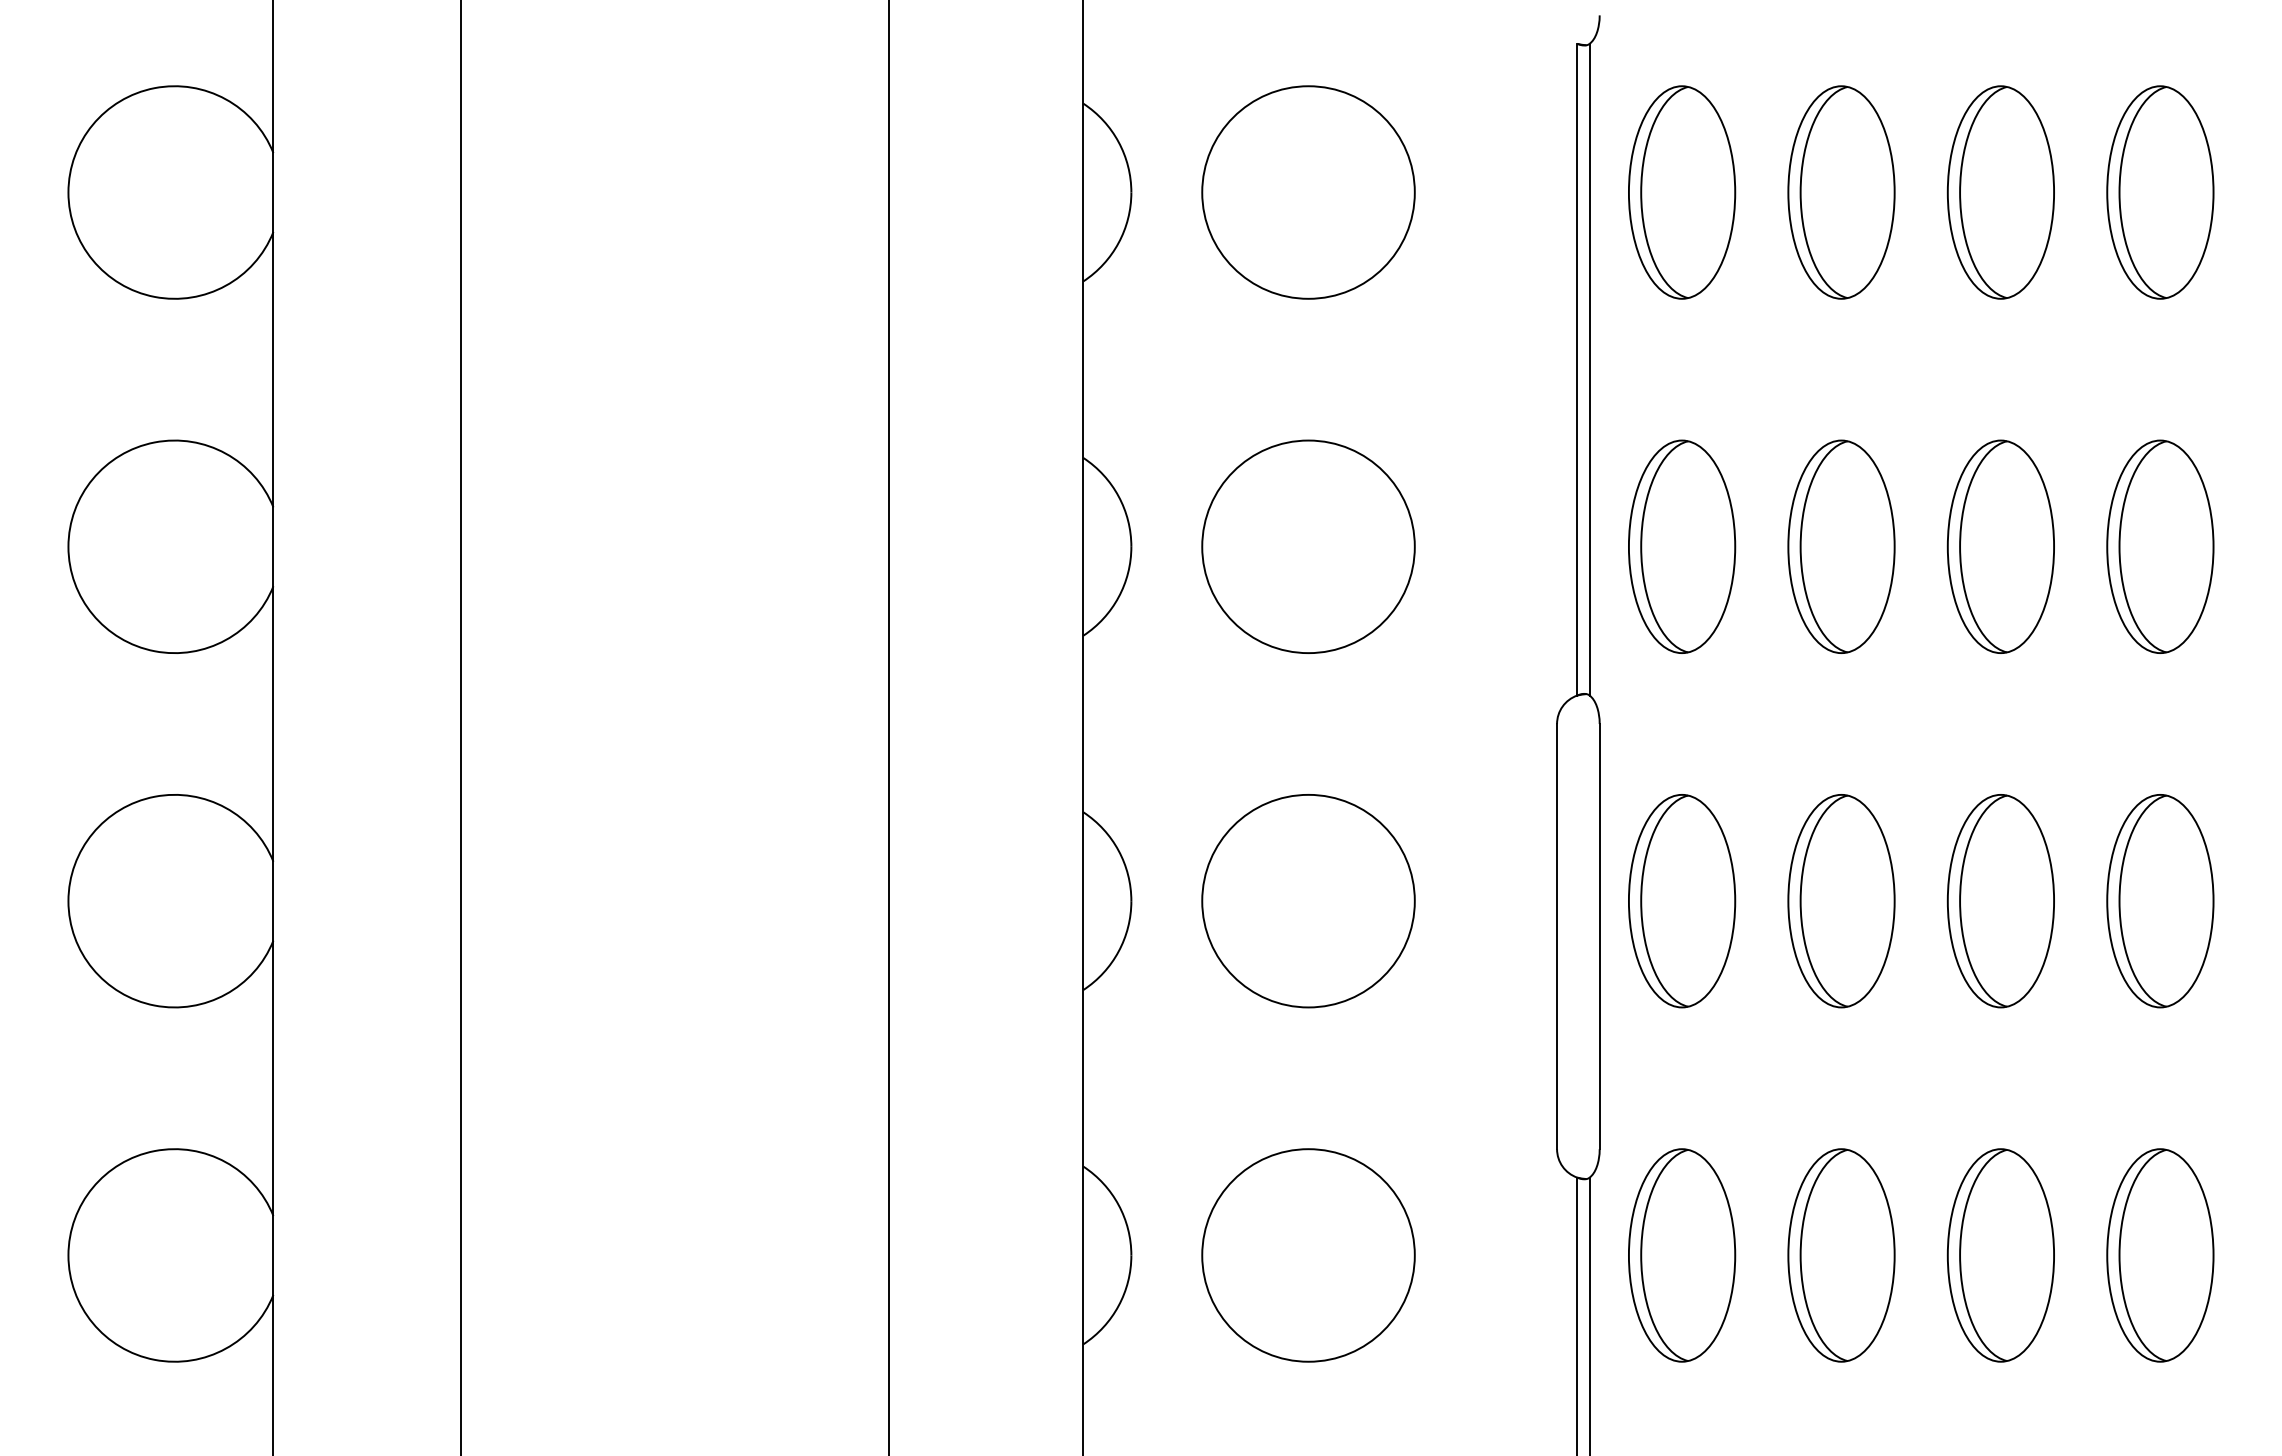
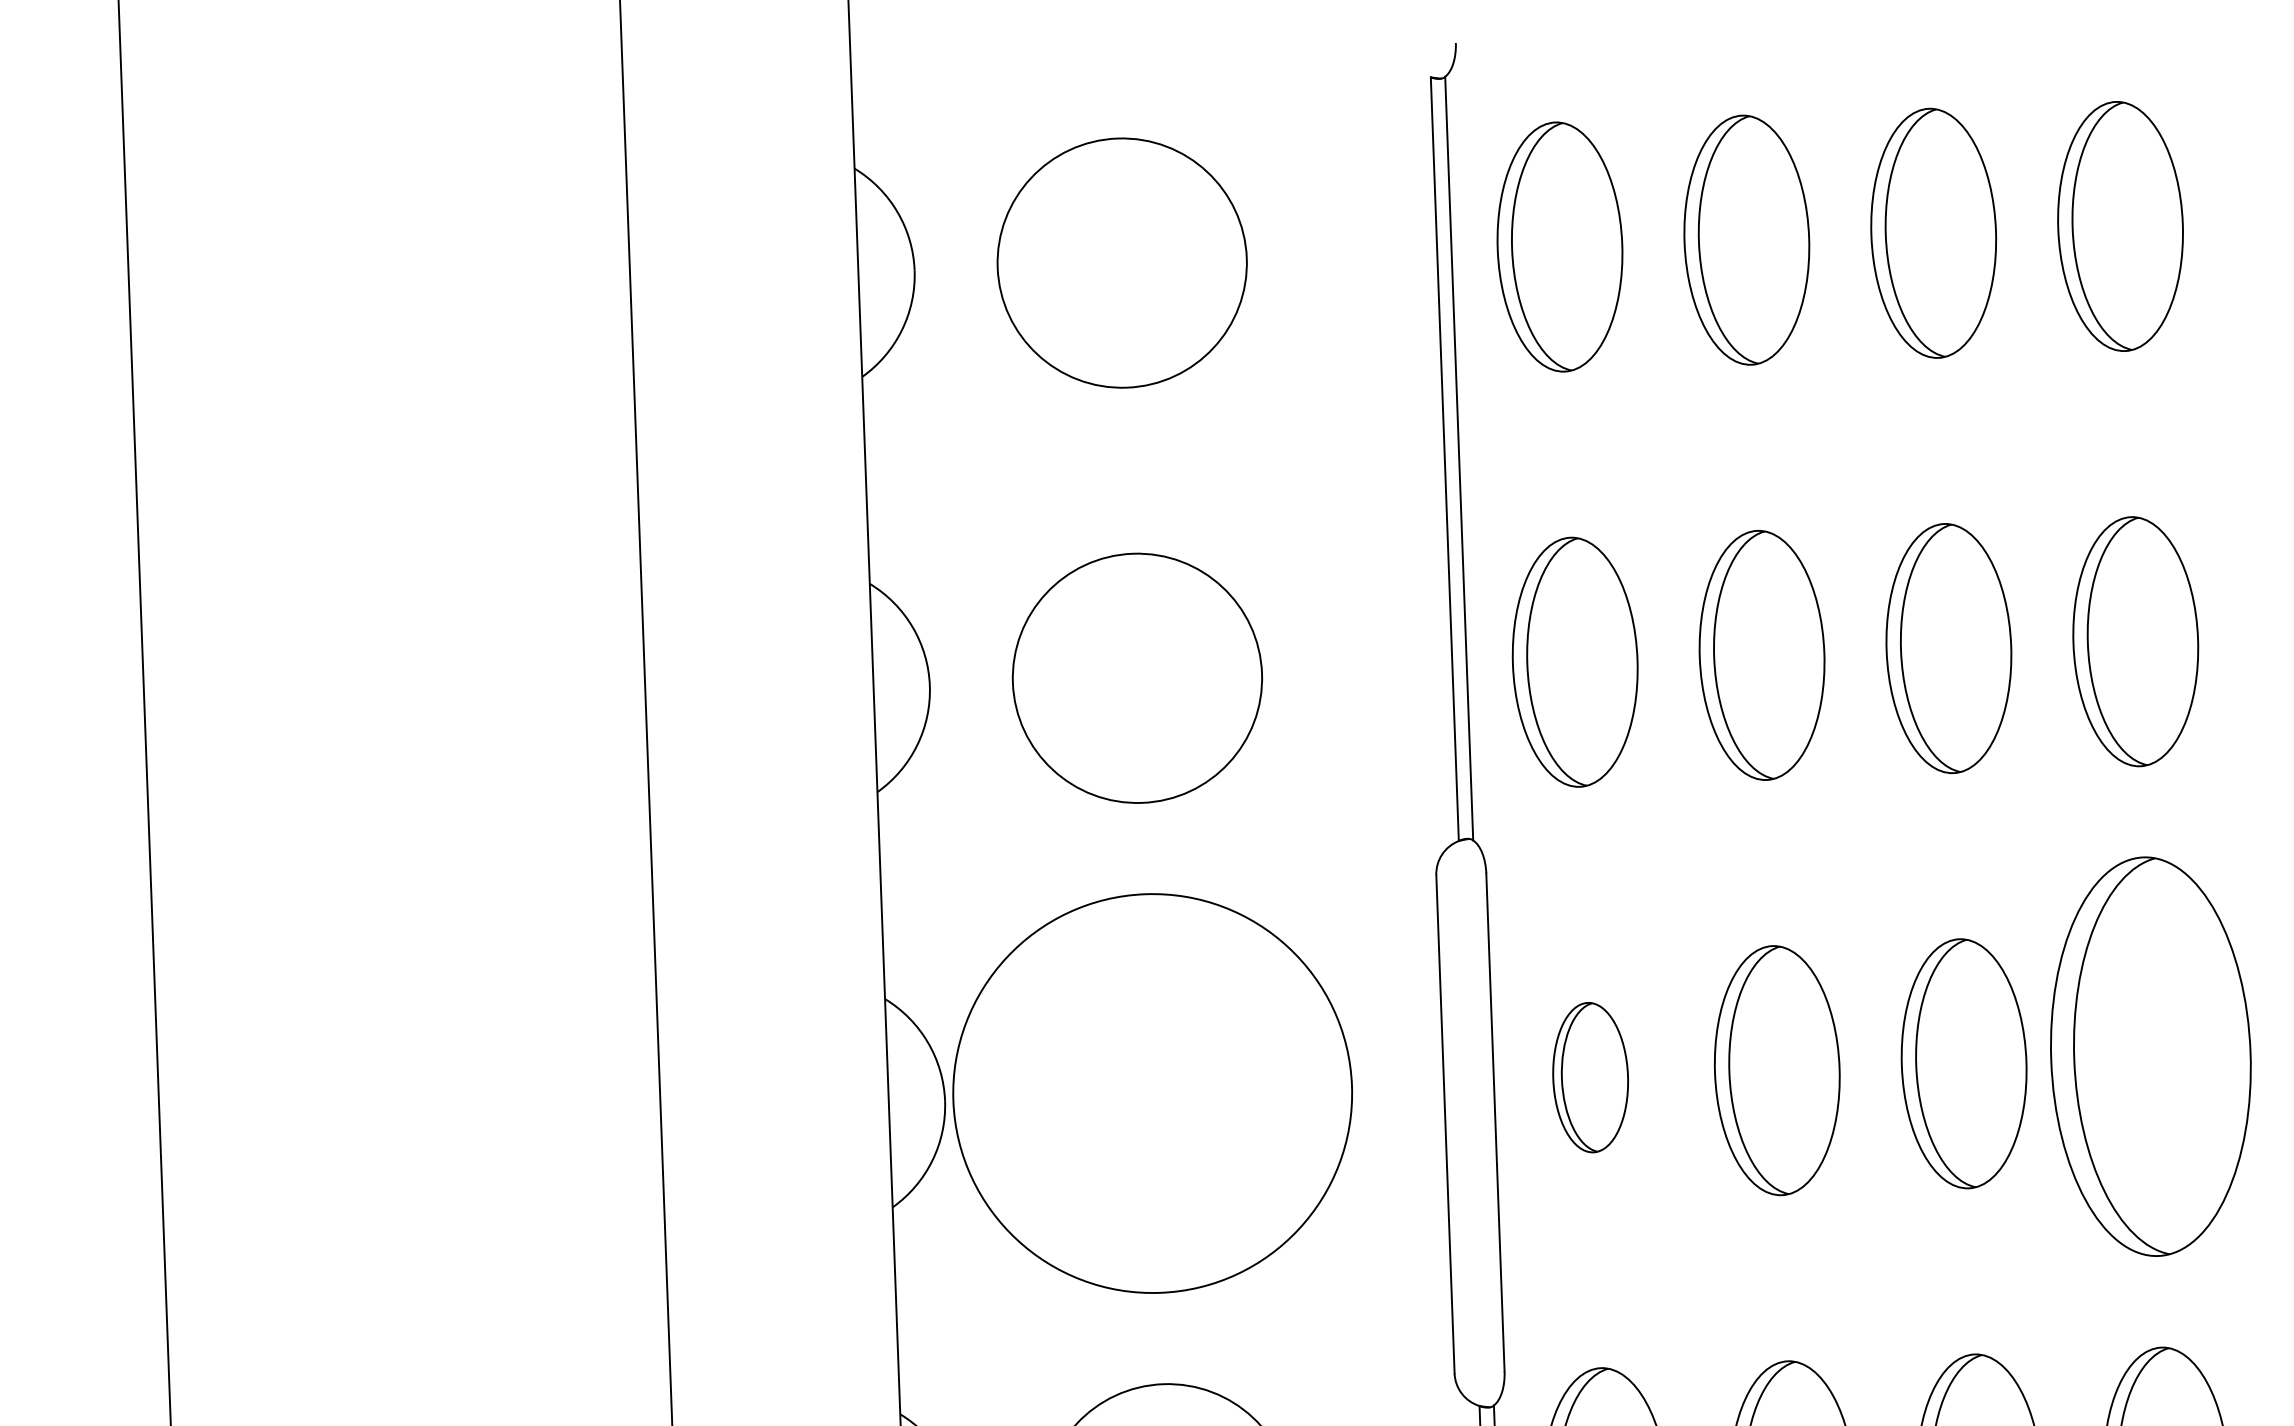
circle: (1308, 900) -> (1152, 1092), size x1.6
part: (1682, 901) -> (1590, 1077), size x0.6
part: (2160, 901) -> (2151, 1057), size x1.6

